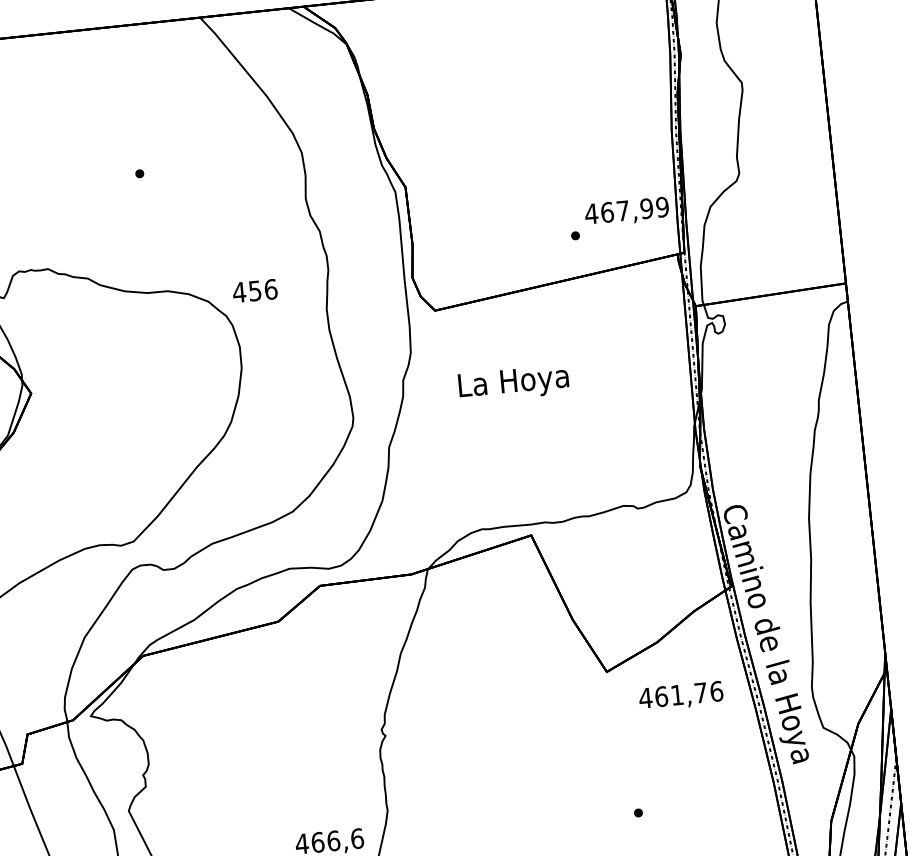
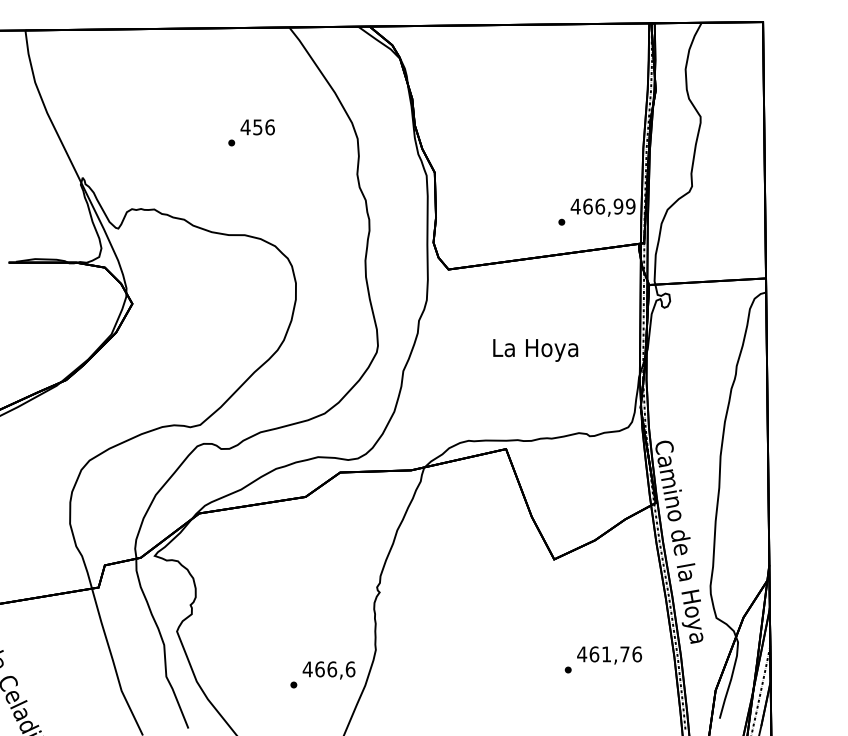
text: (623, 210) -> (600, 206), 467,99 -> 466,99
text: (254, 291) -> (257, 127), moved
text: (513, 383) -> (535, 350), moved
text: (681, 696) -> (609, 655), moved

